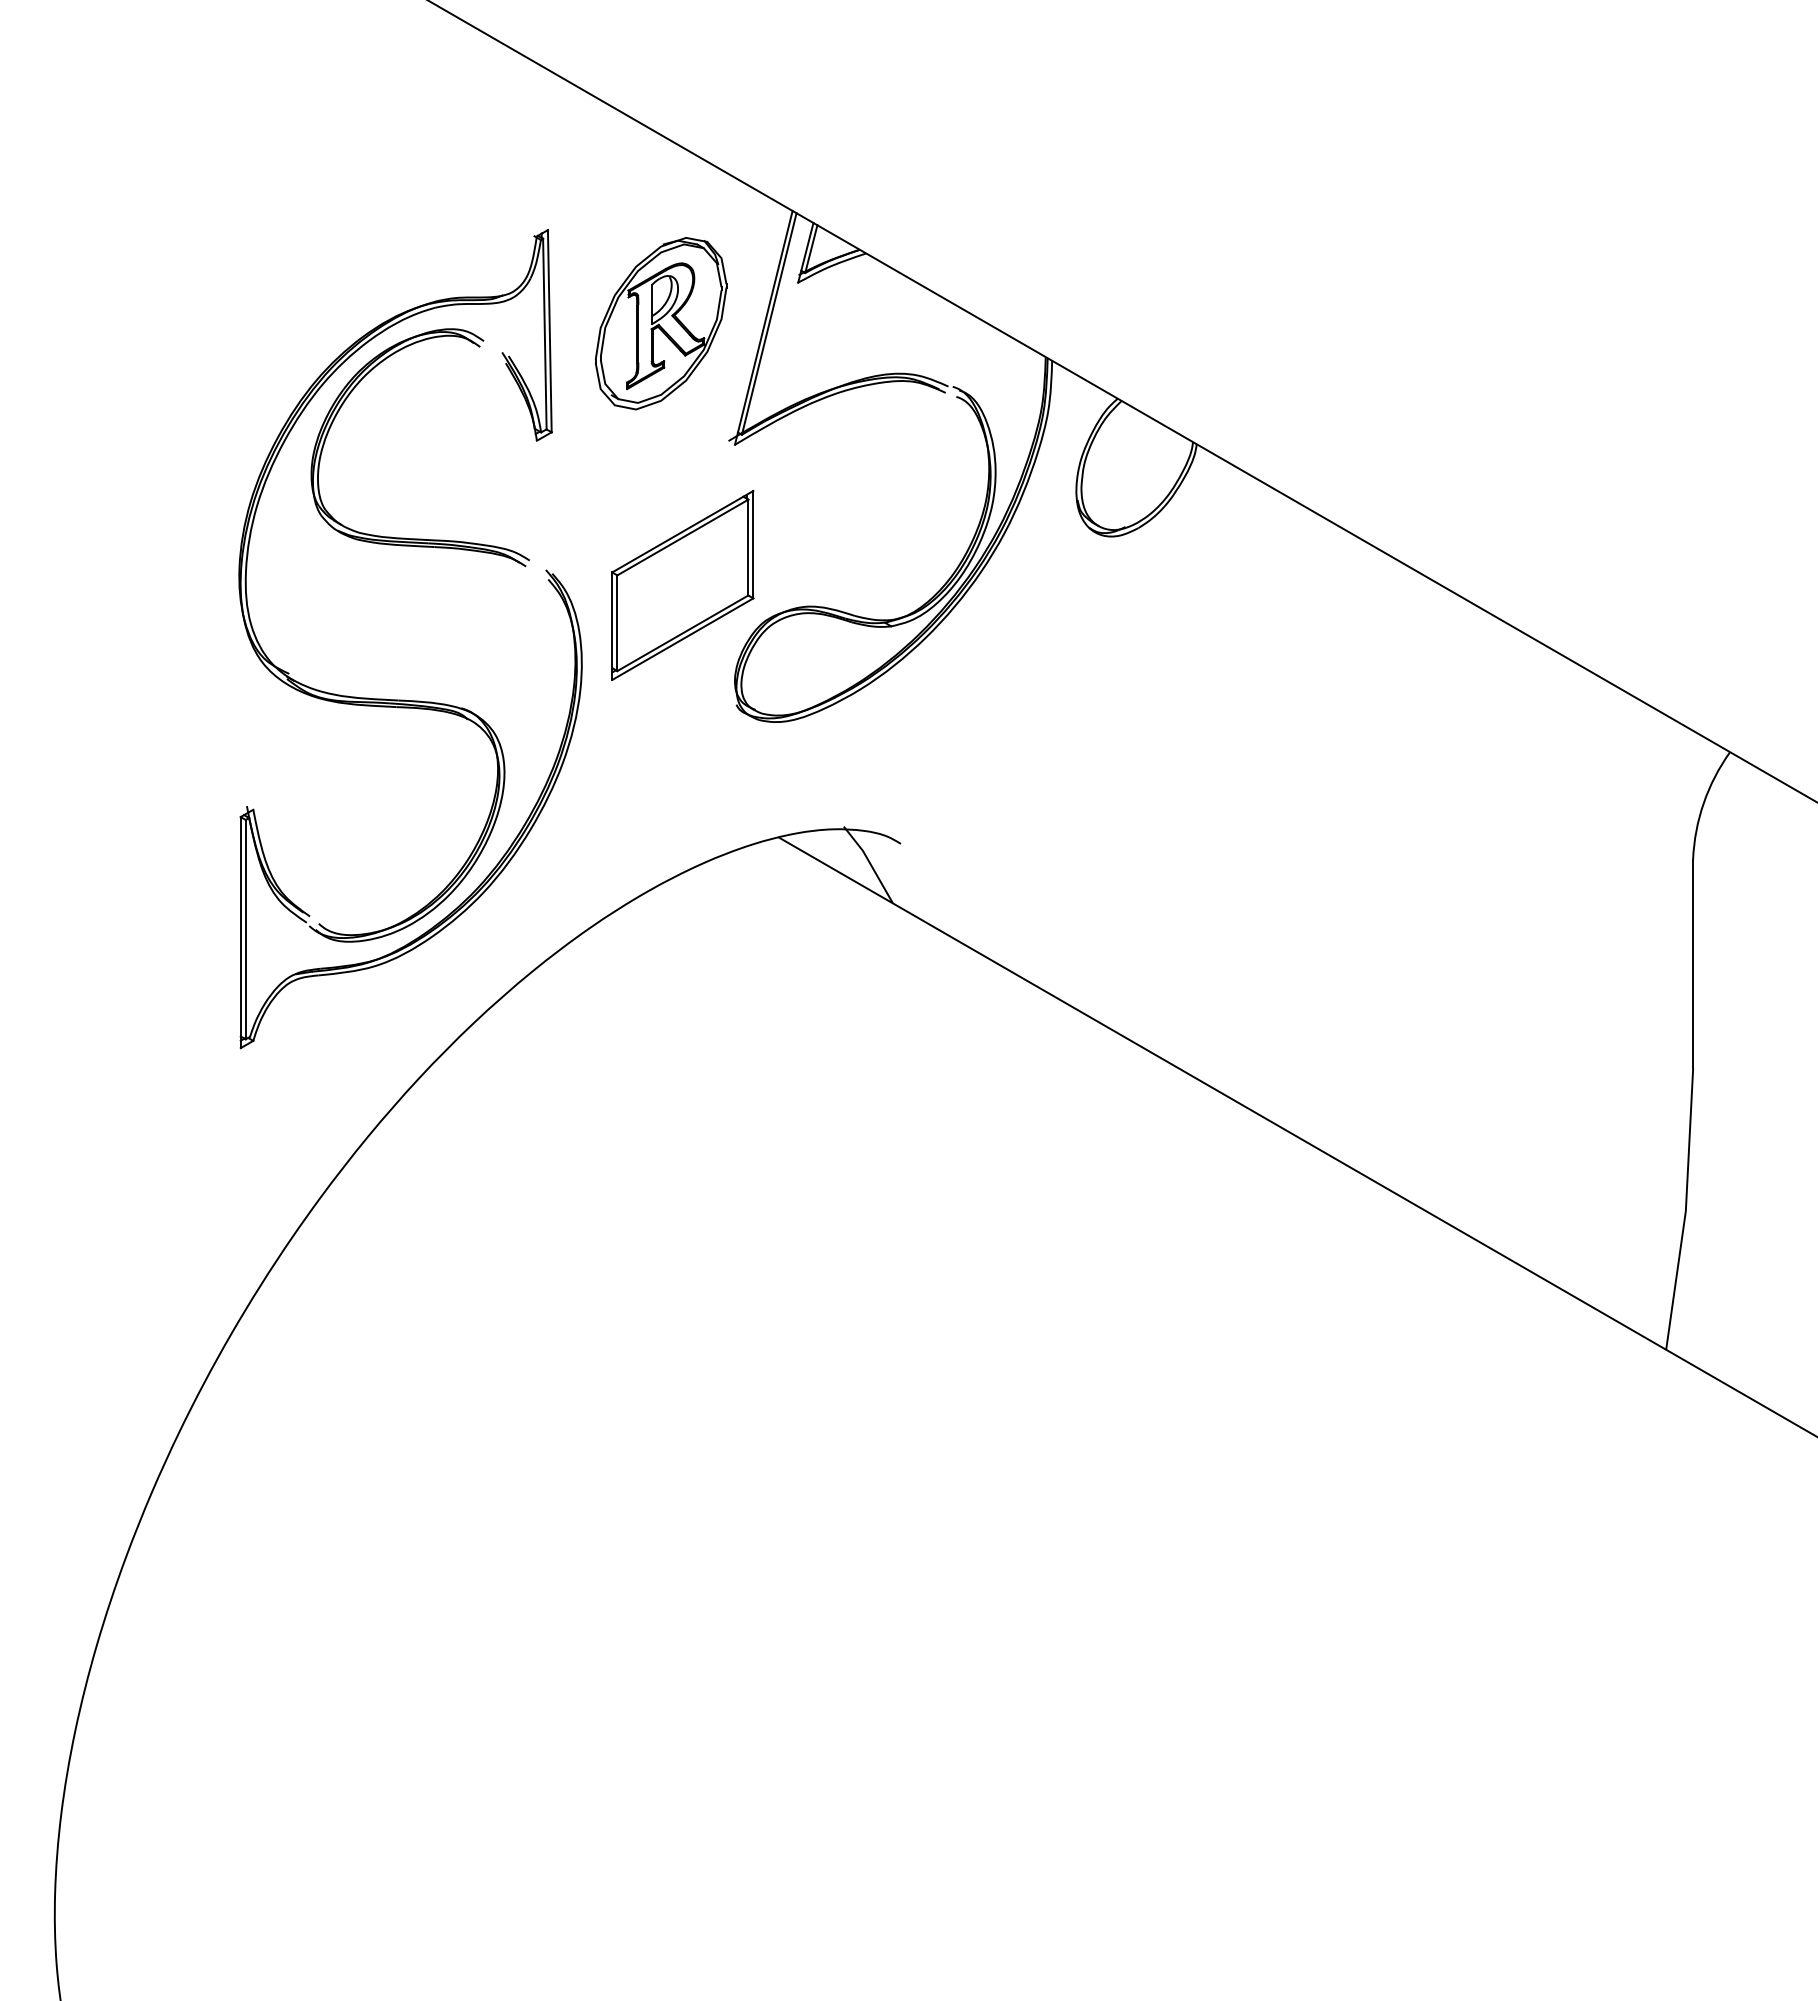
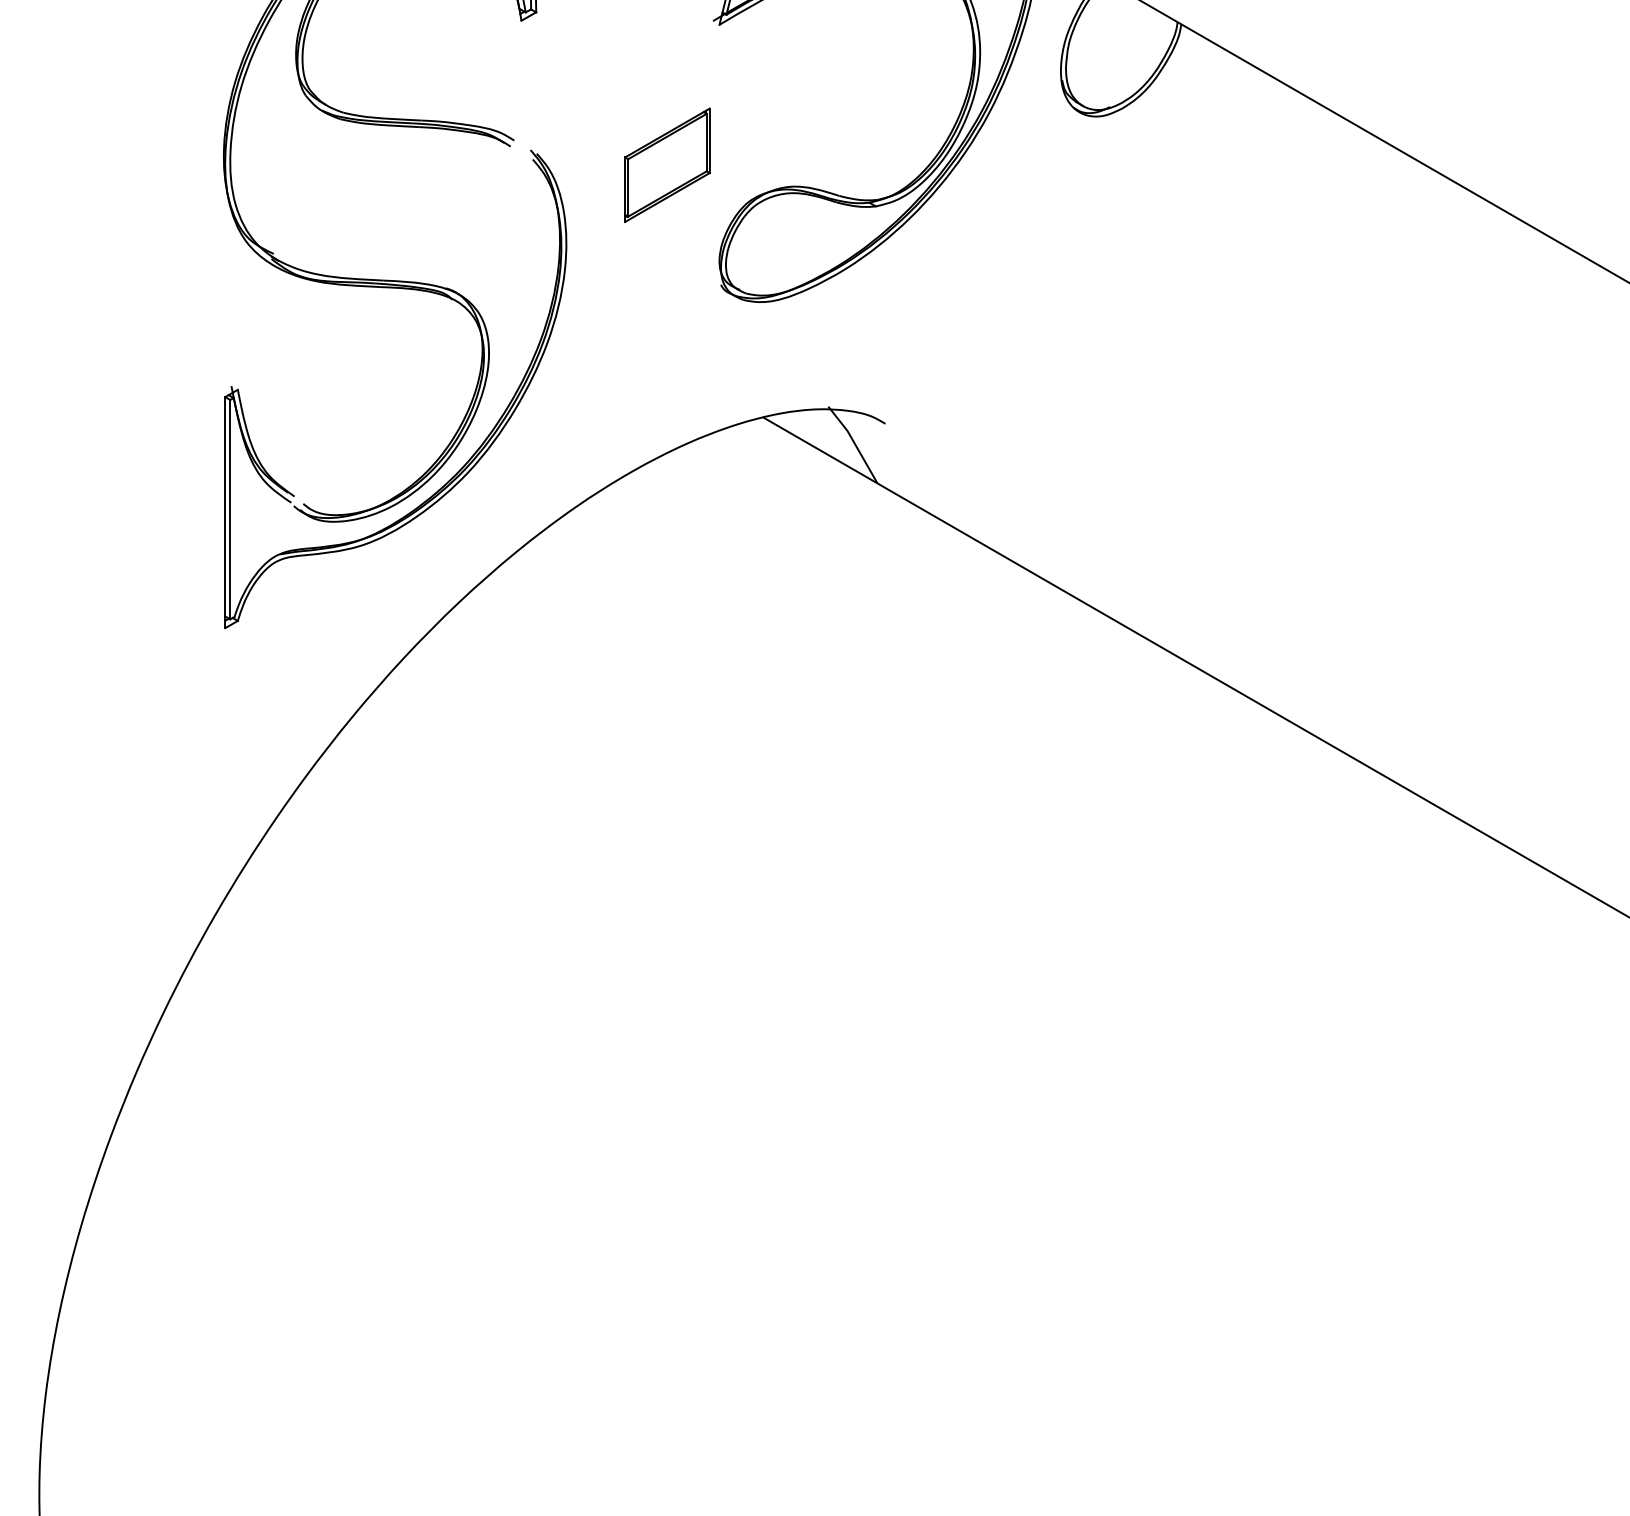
part: (682, 584) -> (667, 164), size x0.6

